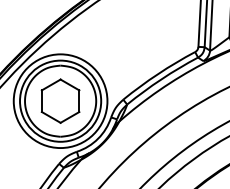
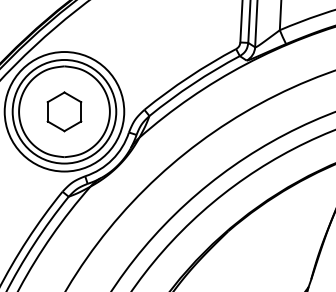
part: (60, 100) -> (64, 111), size x0.7

